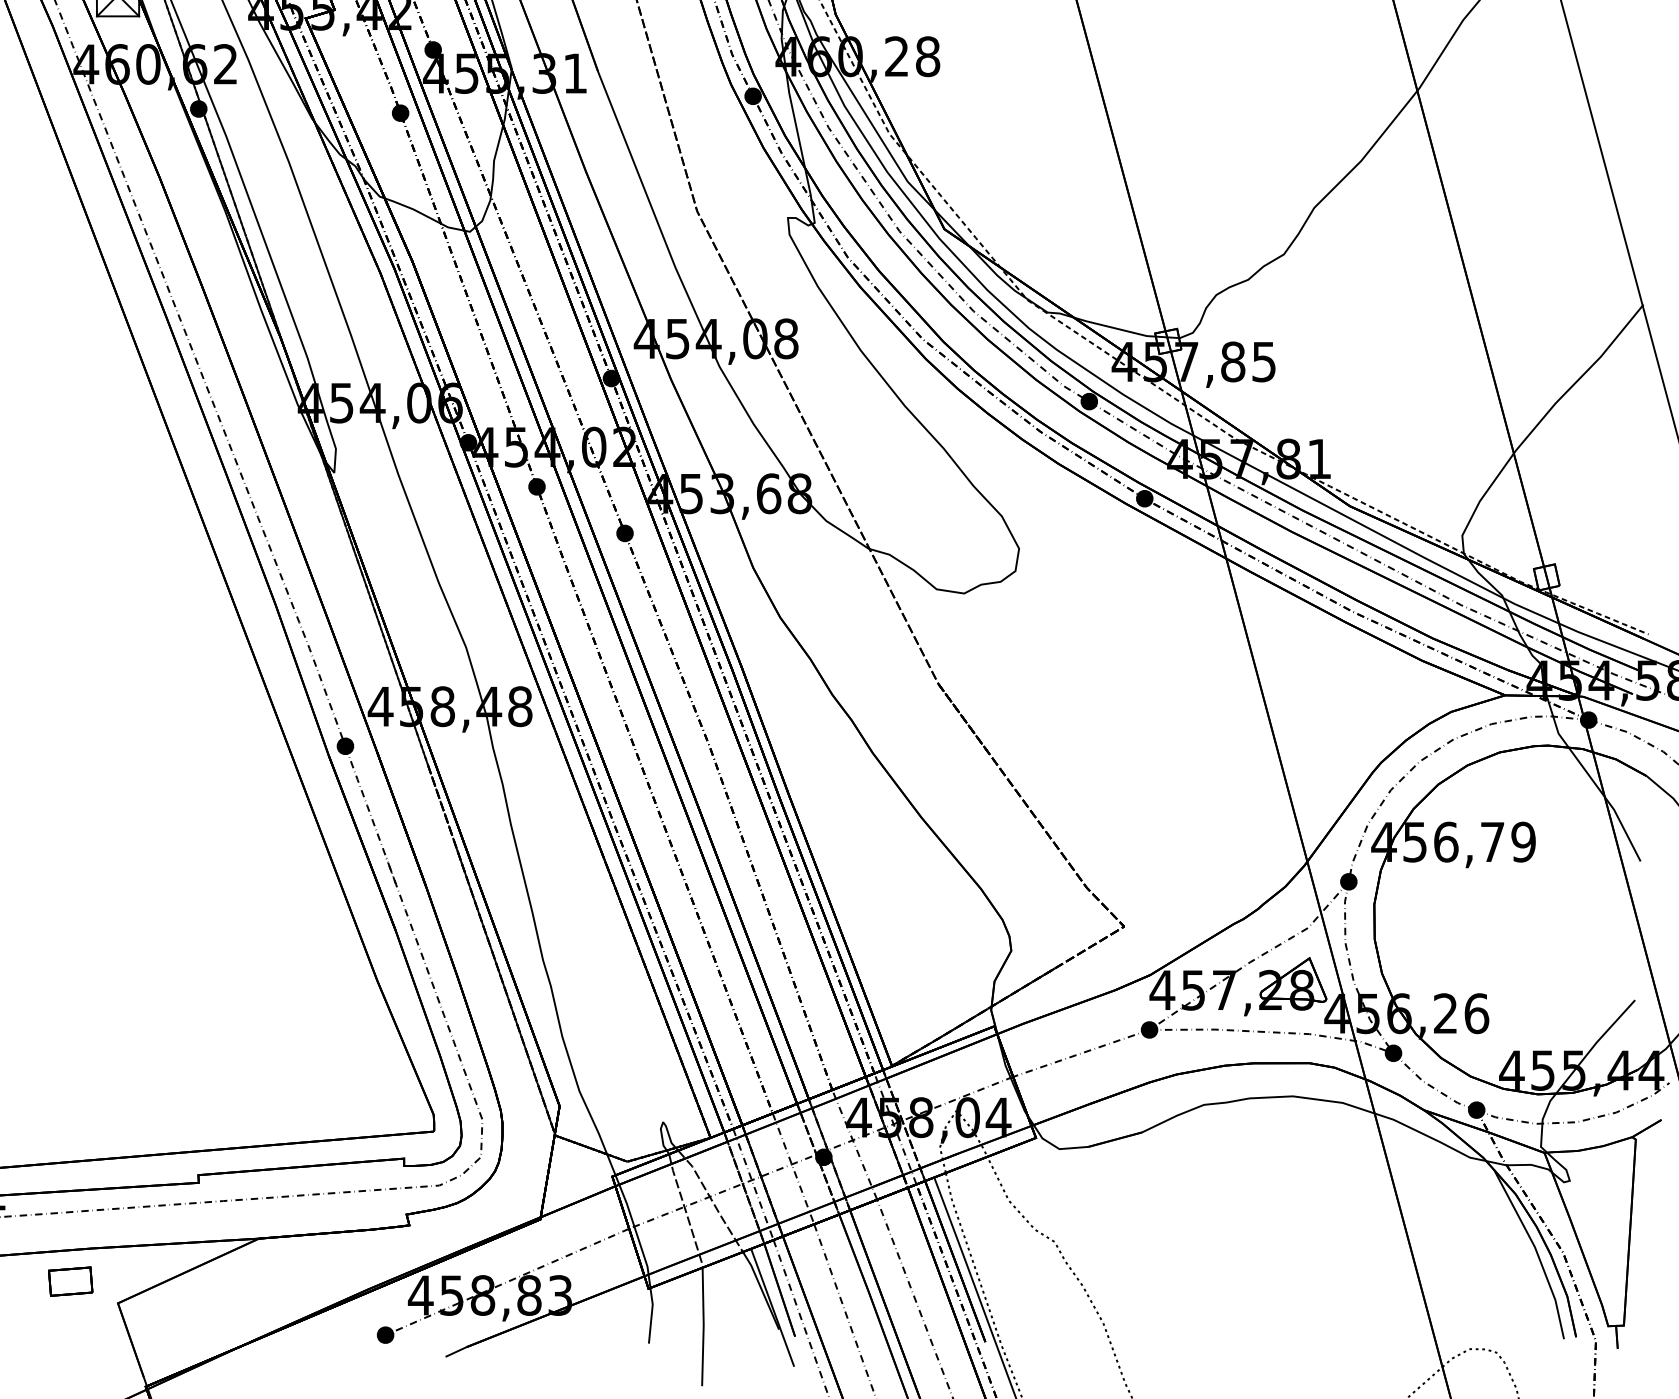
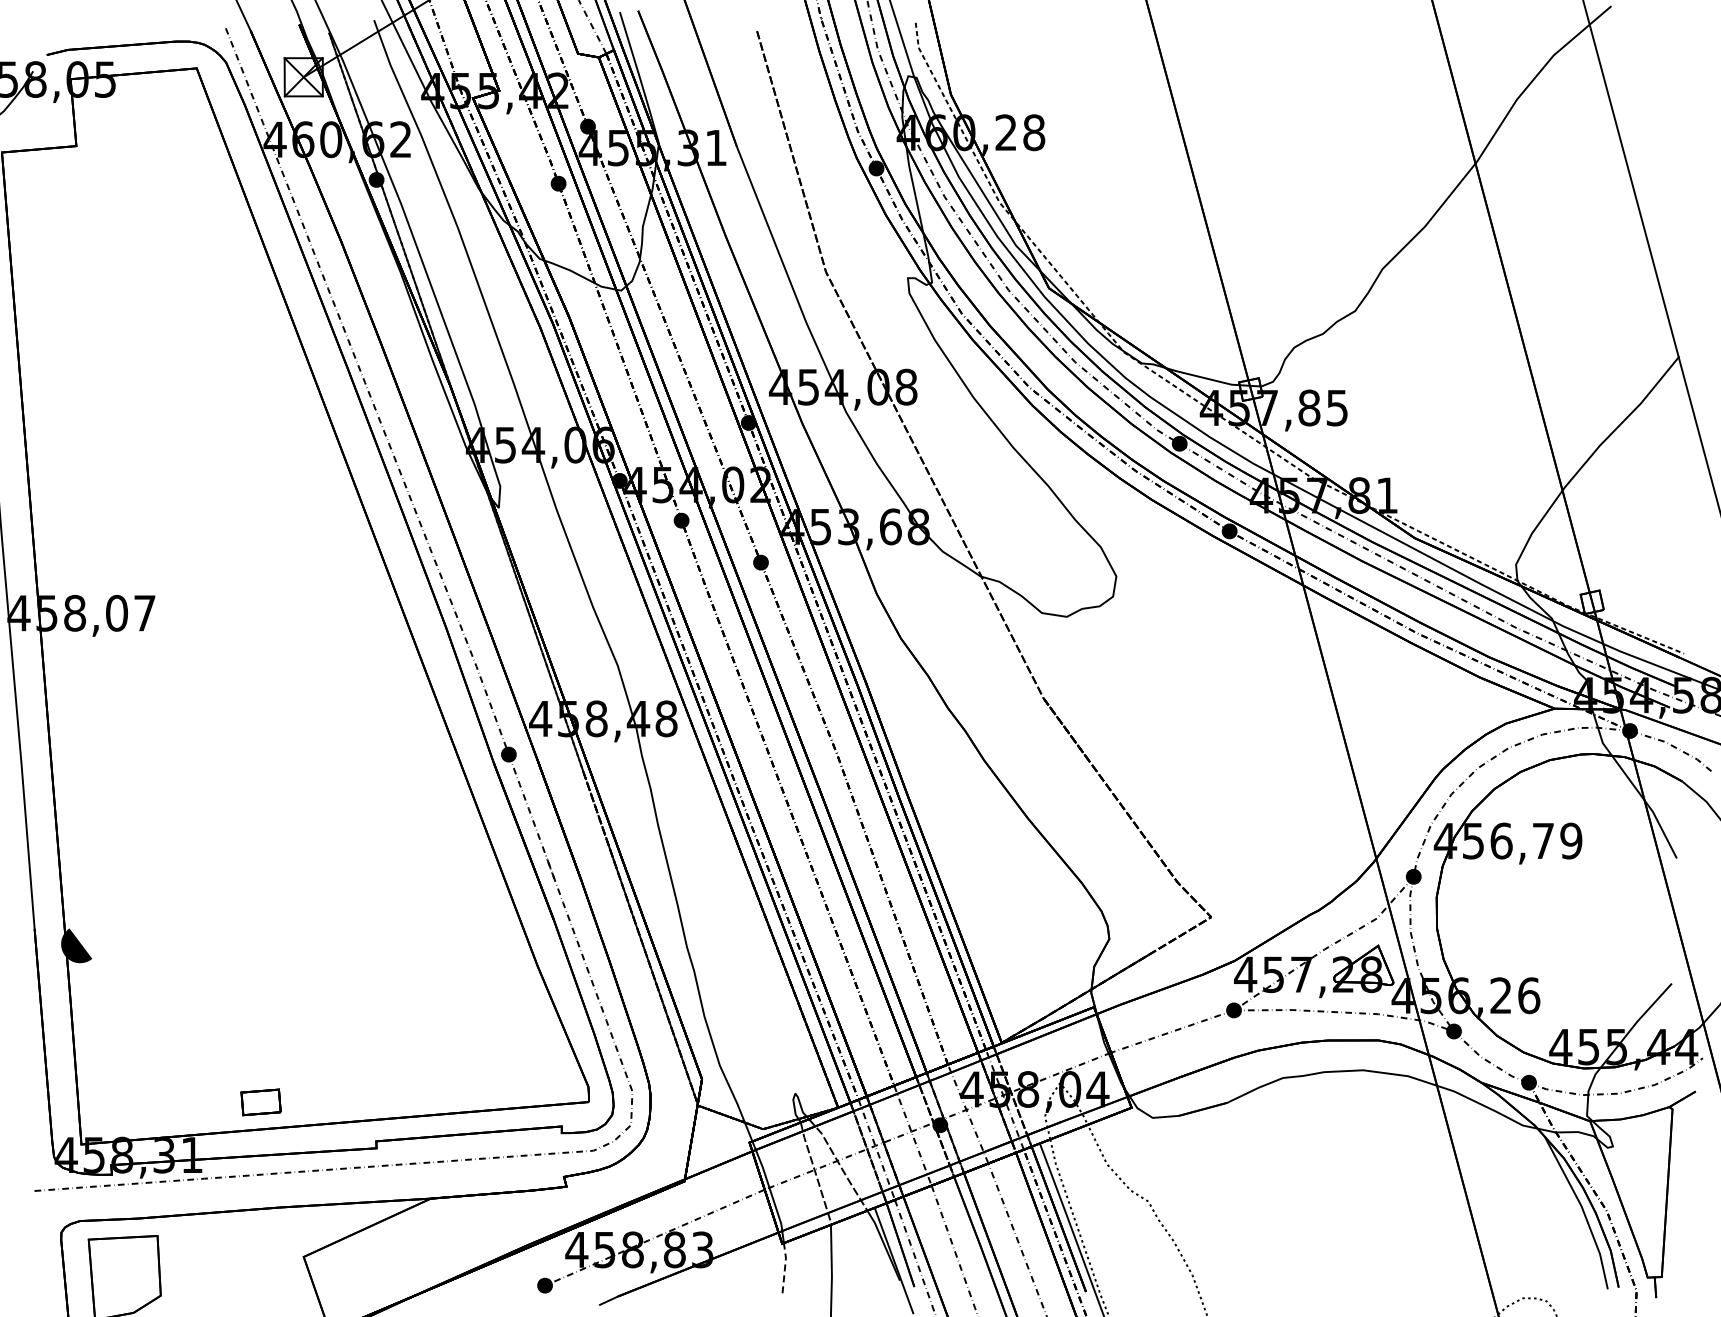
part: (70, 1281) -> (260, 1102), moved
line: (652, 1313) -> (785, 1266), solid -> dashed

